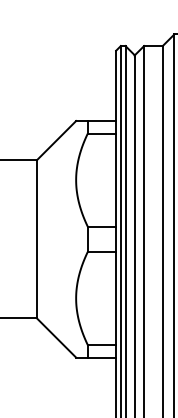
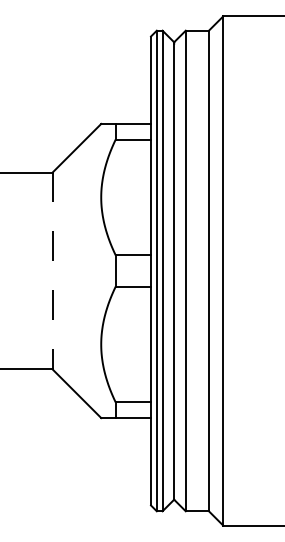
line: (36, 239) -> (52, 271), solid -> dashed

